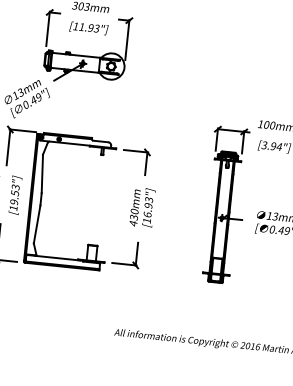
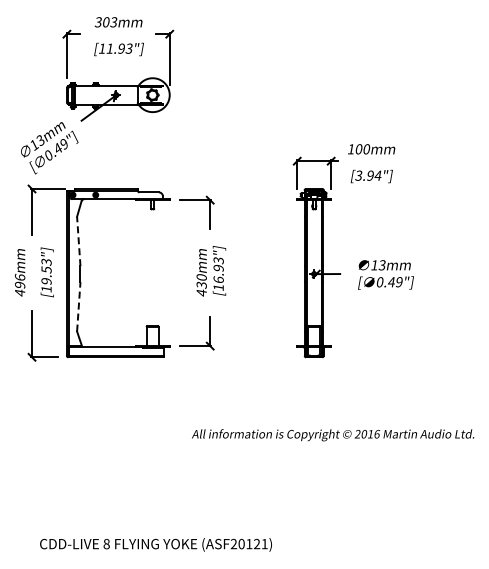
line: (42, 173) -> (78, 241), solid -> dashed
line: (36, 224) -> (78, 306), solid -> dashed

